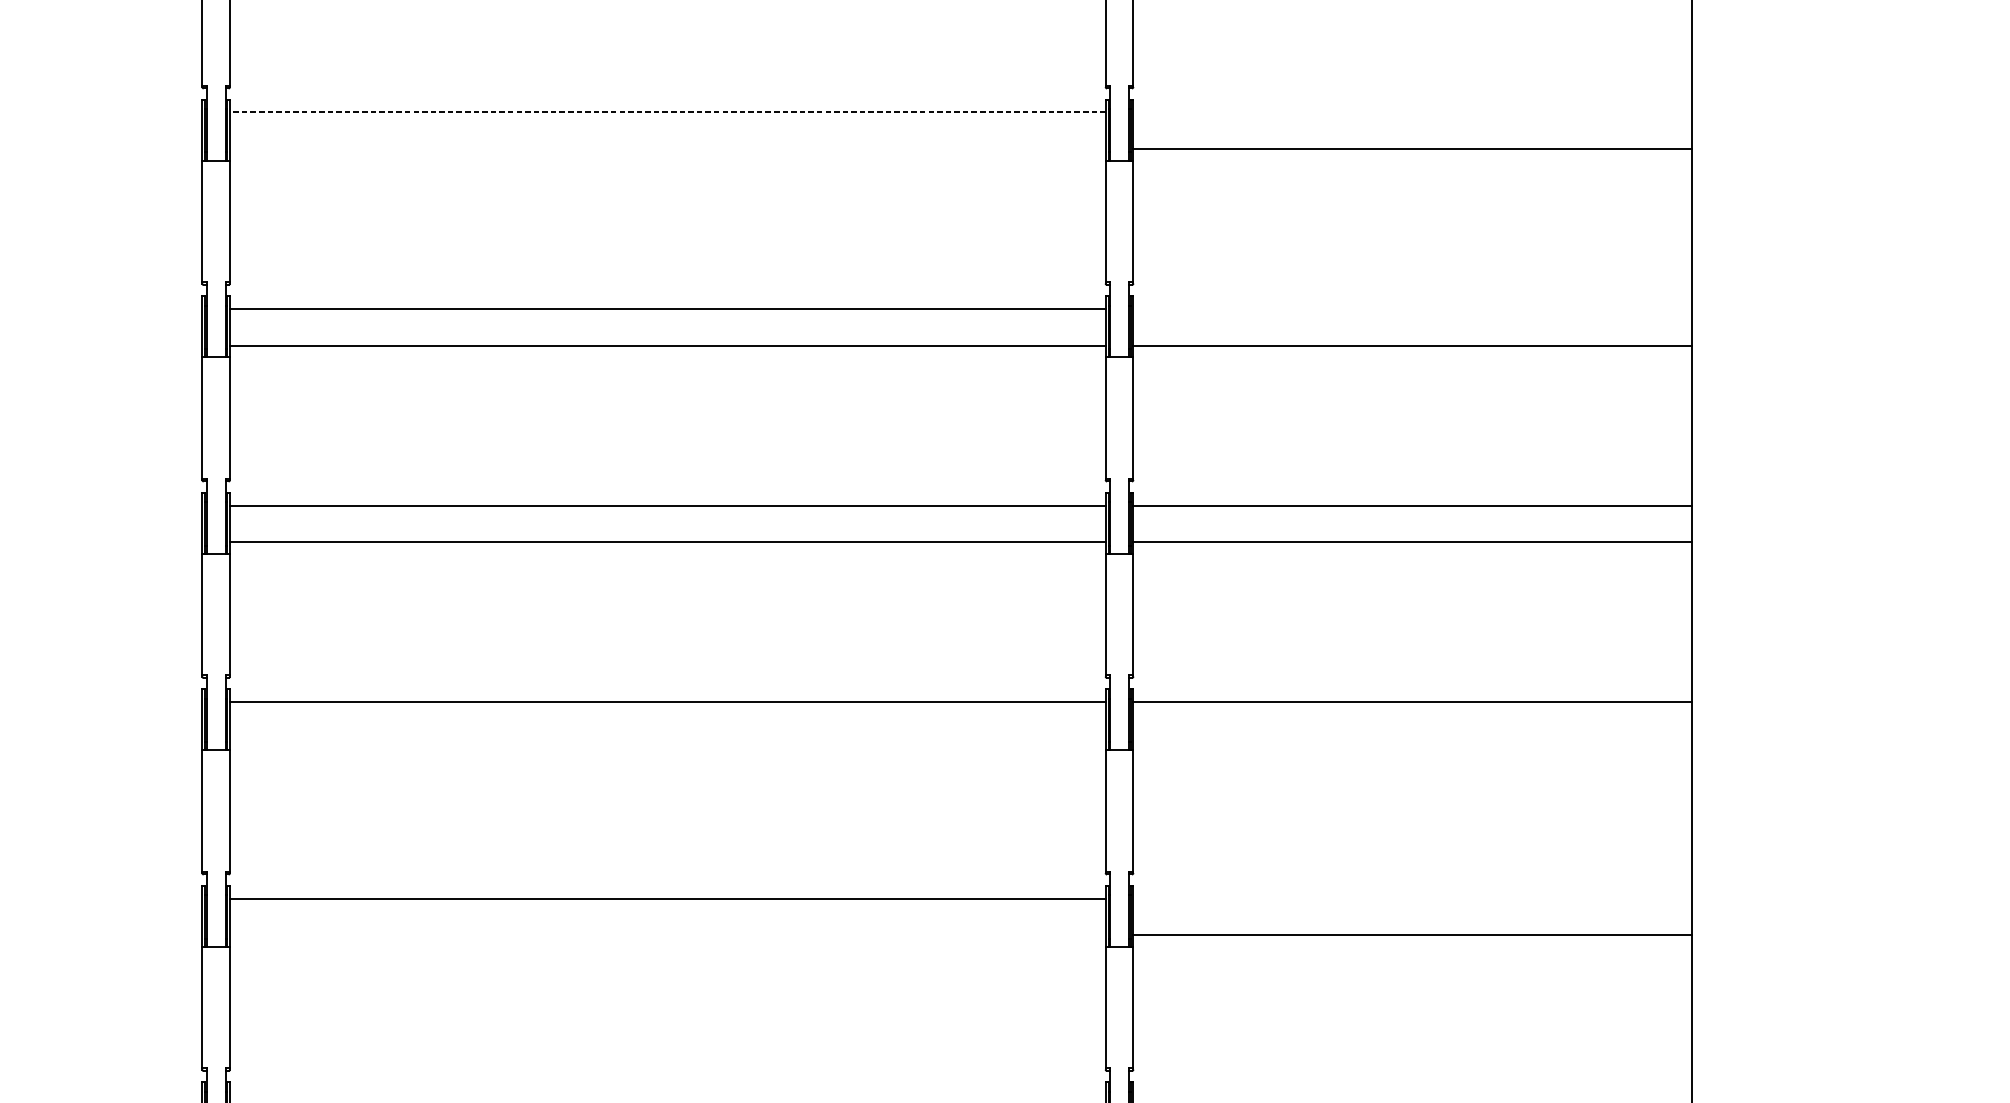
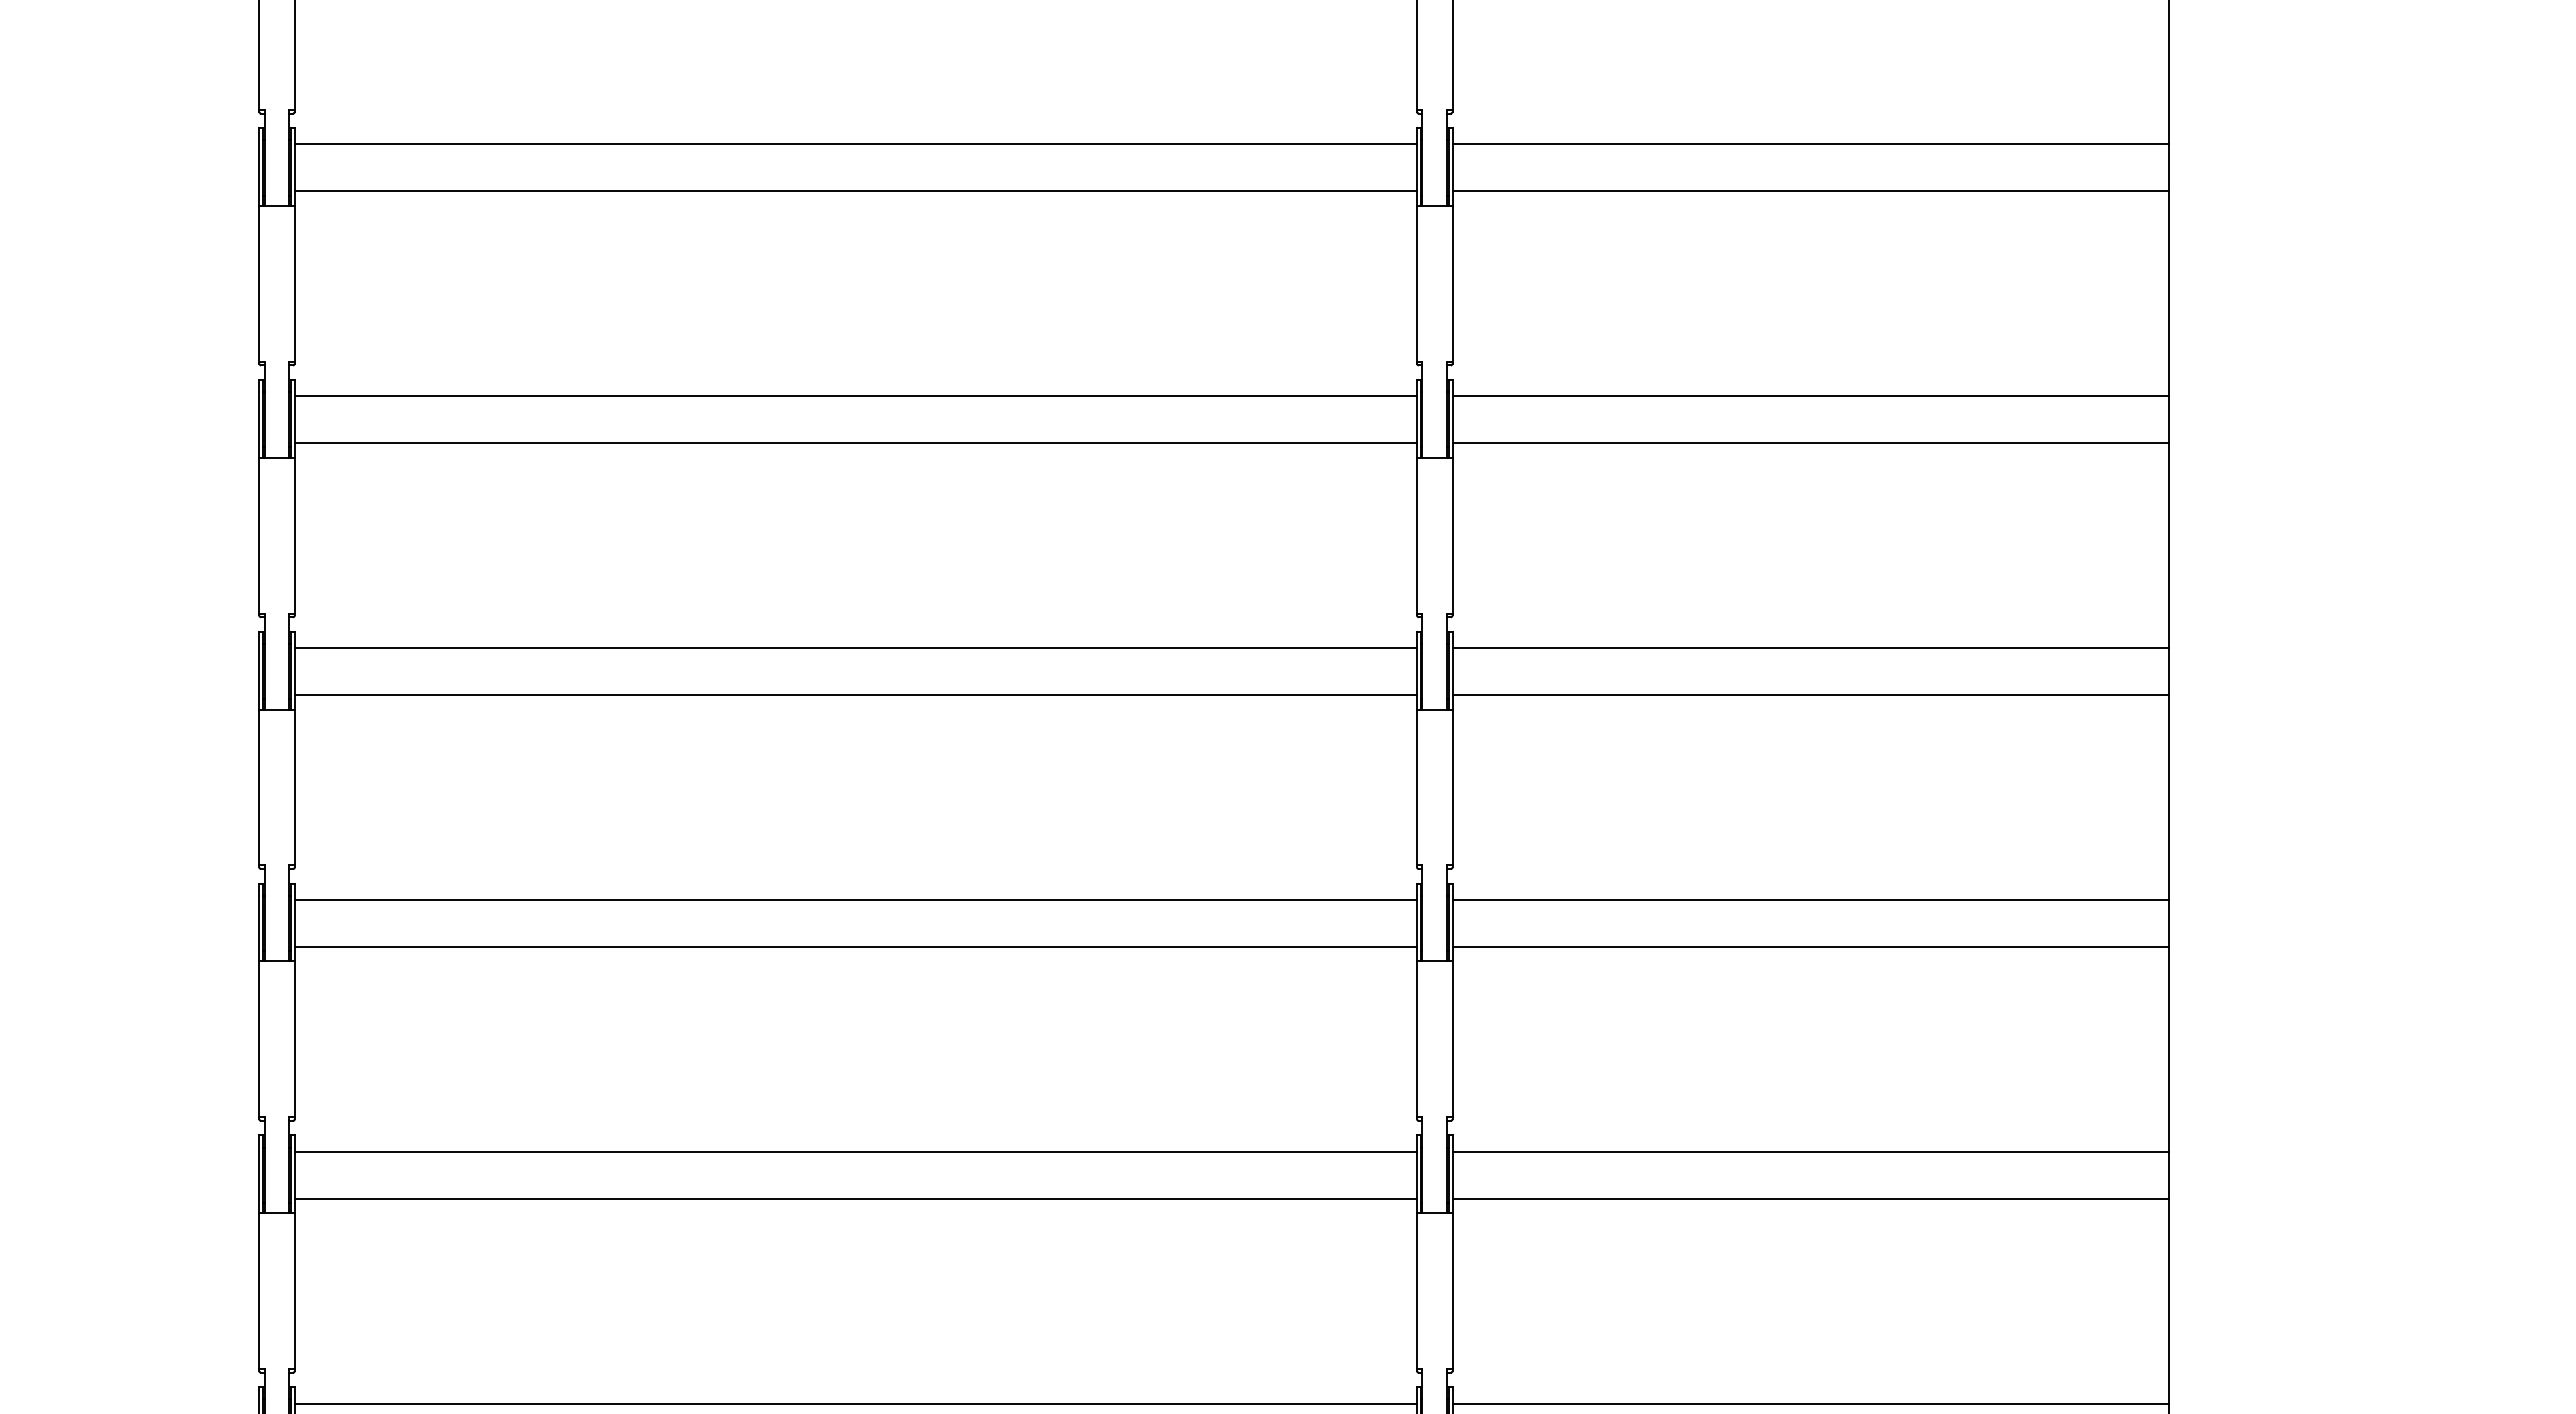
line: (667, 112) -> (855, 144), dashed -> solid
line: (1412, 112) -> (1810, 144), added
line: (667, 149) -> (855, 191), added
line: (1412, 309) -> (1810, 396), added
line: (667, 739) -> (855, 947), added
line: (1412, 739) -> (1810, 947), added
line: (1412, 898) -> (1810, 1151), added
line: (667, 935) -> (855, 1198), added
line: (667, 1094) -> (855, 1403), added
line: (1412, 1094) -> (1810, 1403), added

